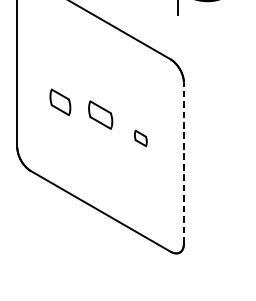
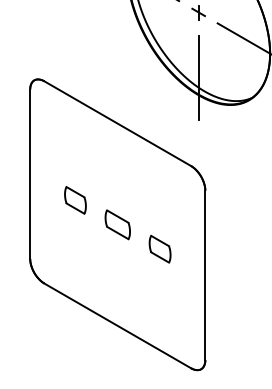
part: (60, 102) -> (75, 200), moved
part: (140, 138) -> (159, 249), size x1.67
line: (184, 163) -> (205, 275), dashed -> solid

